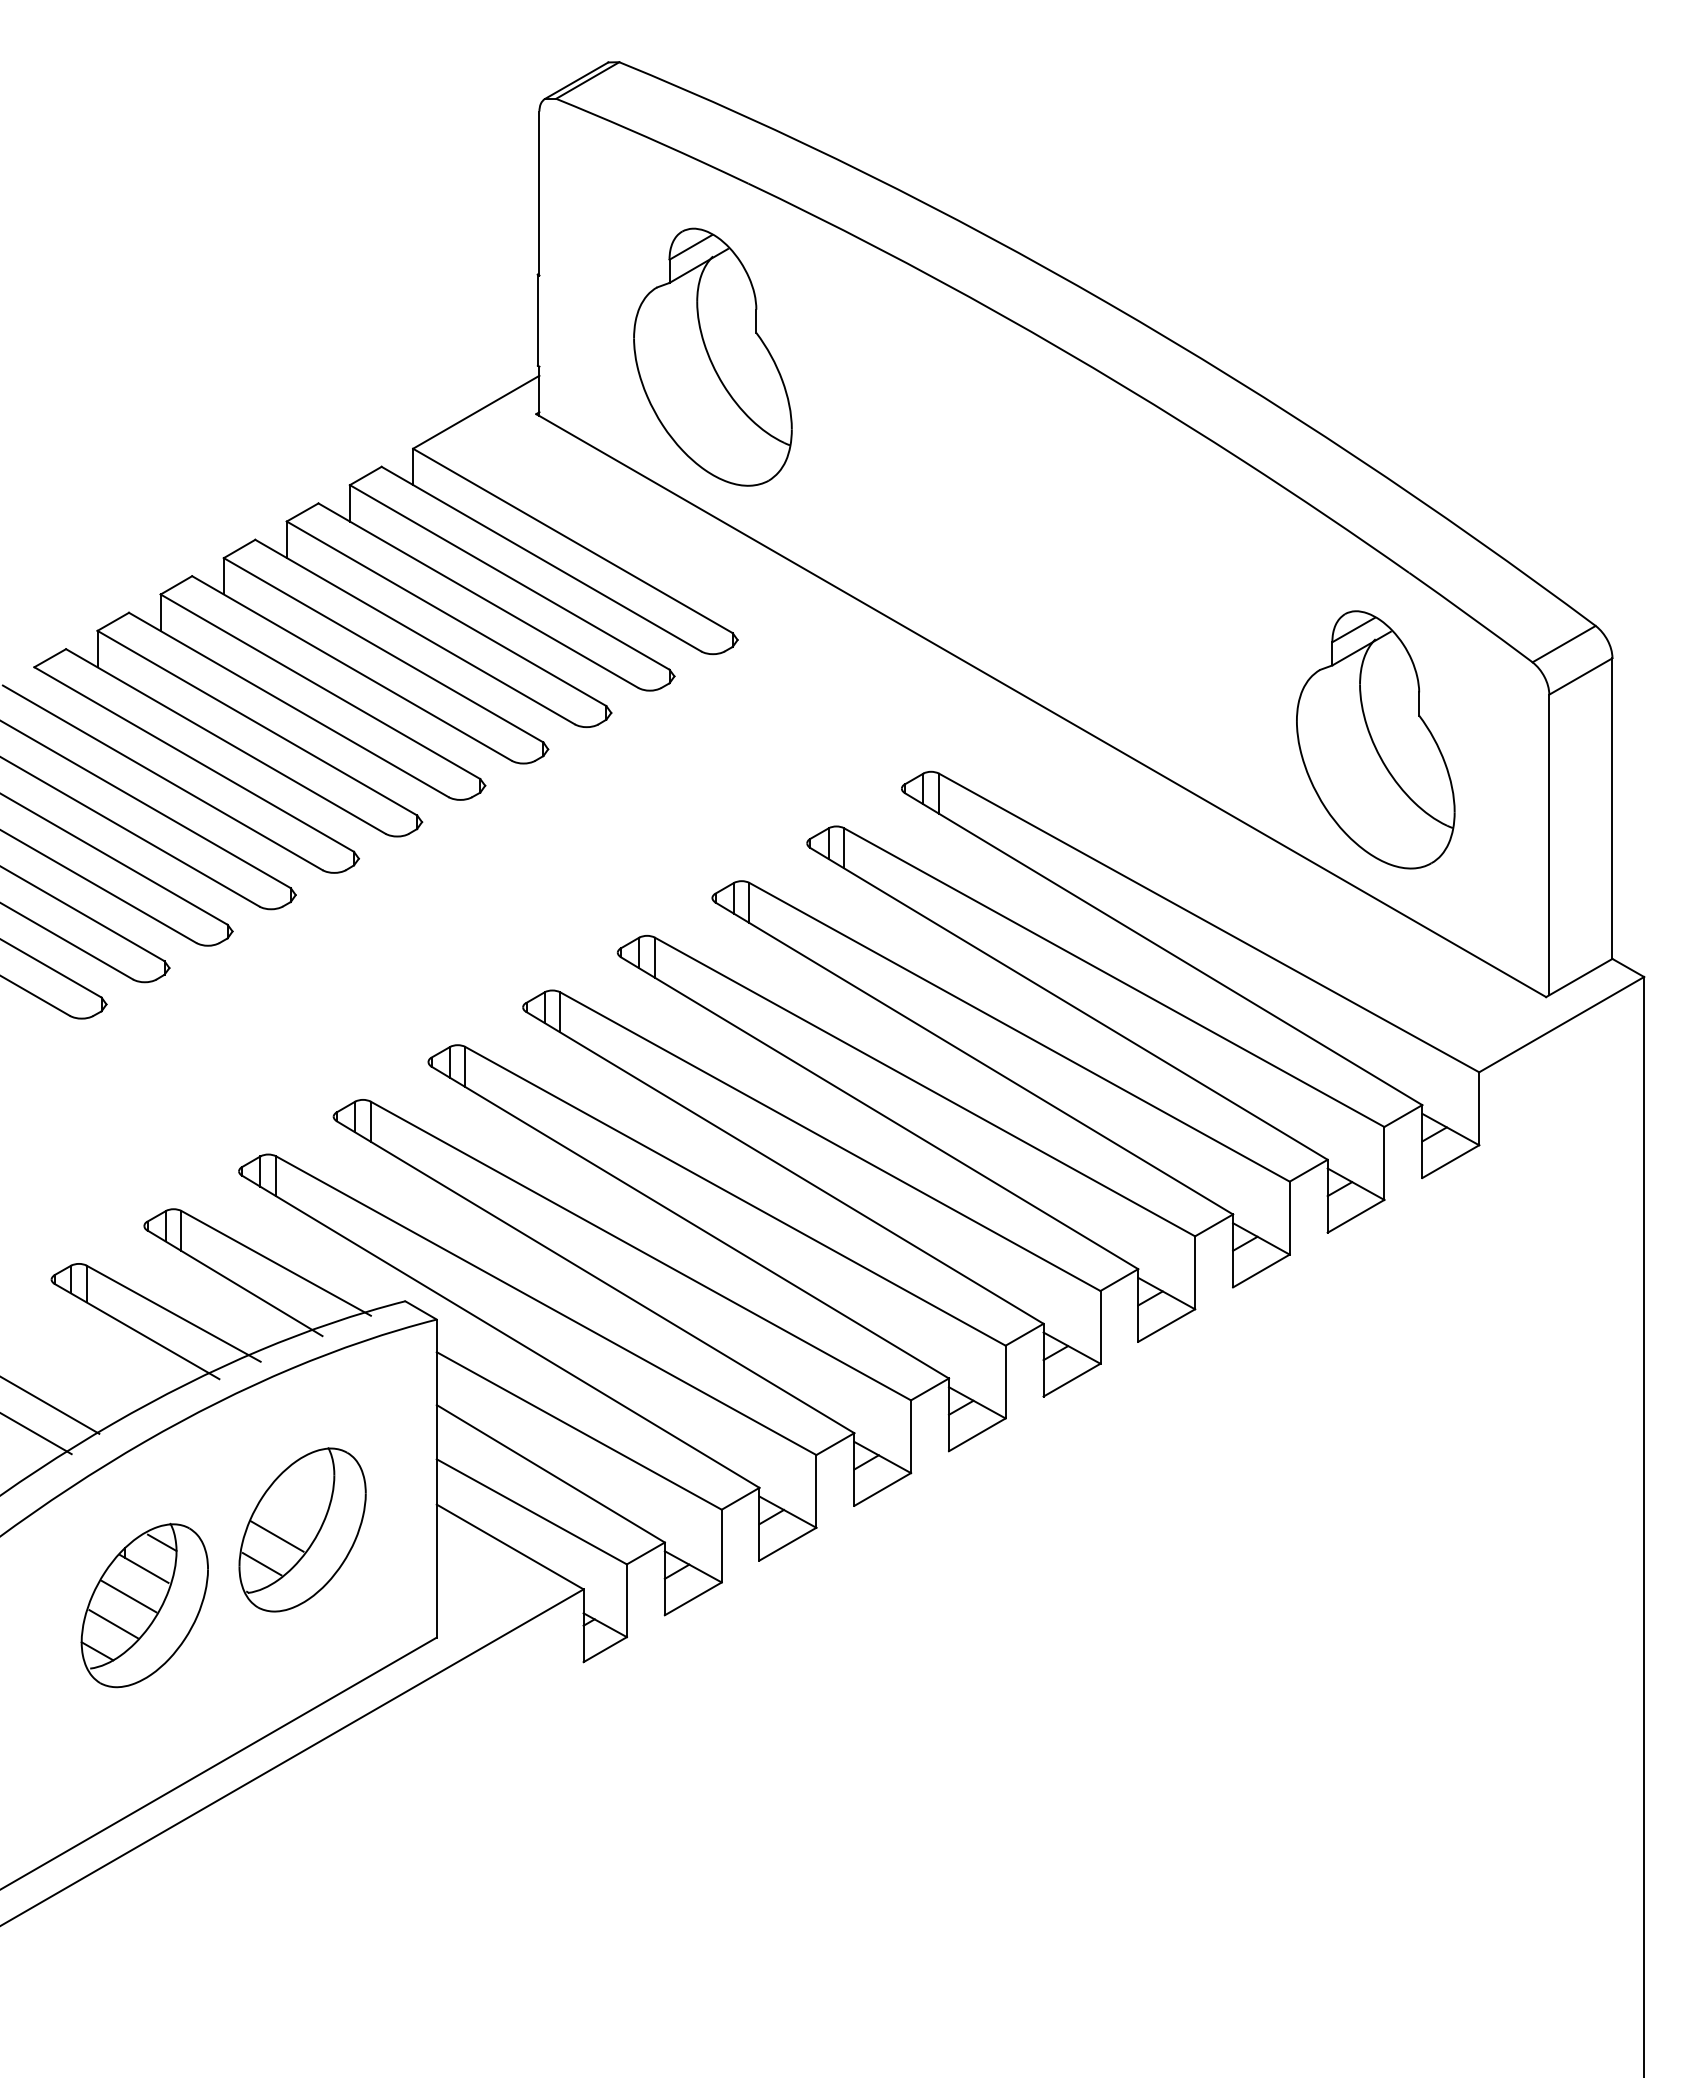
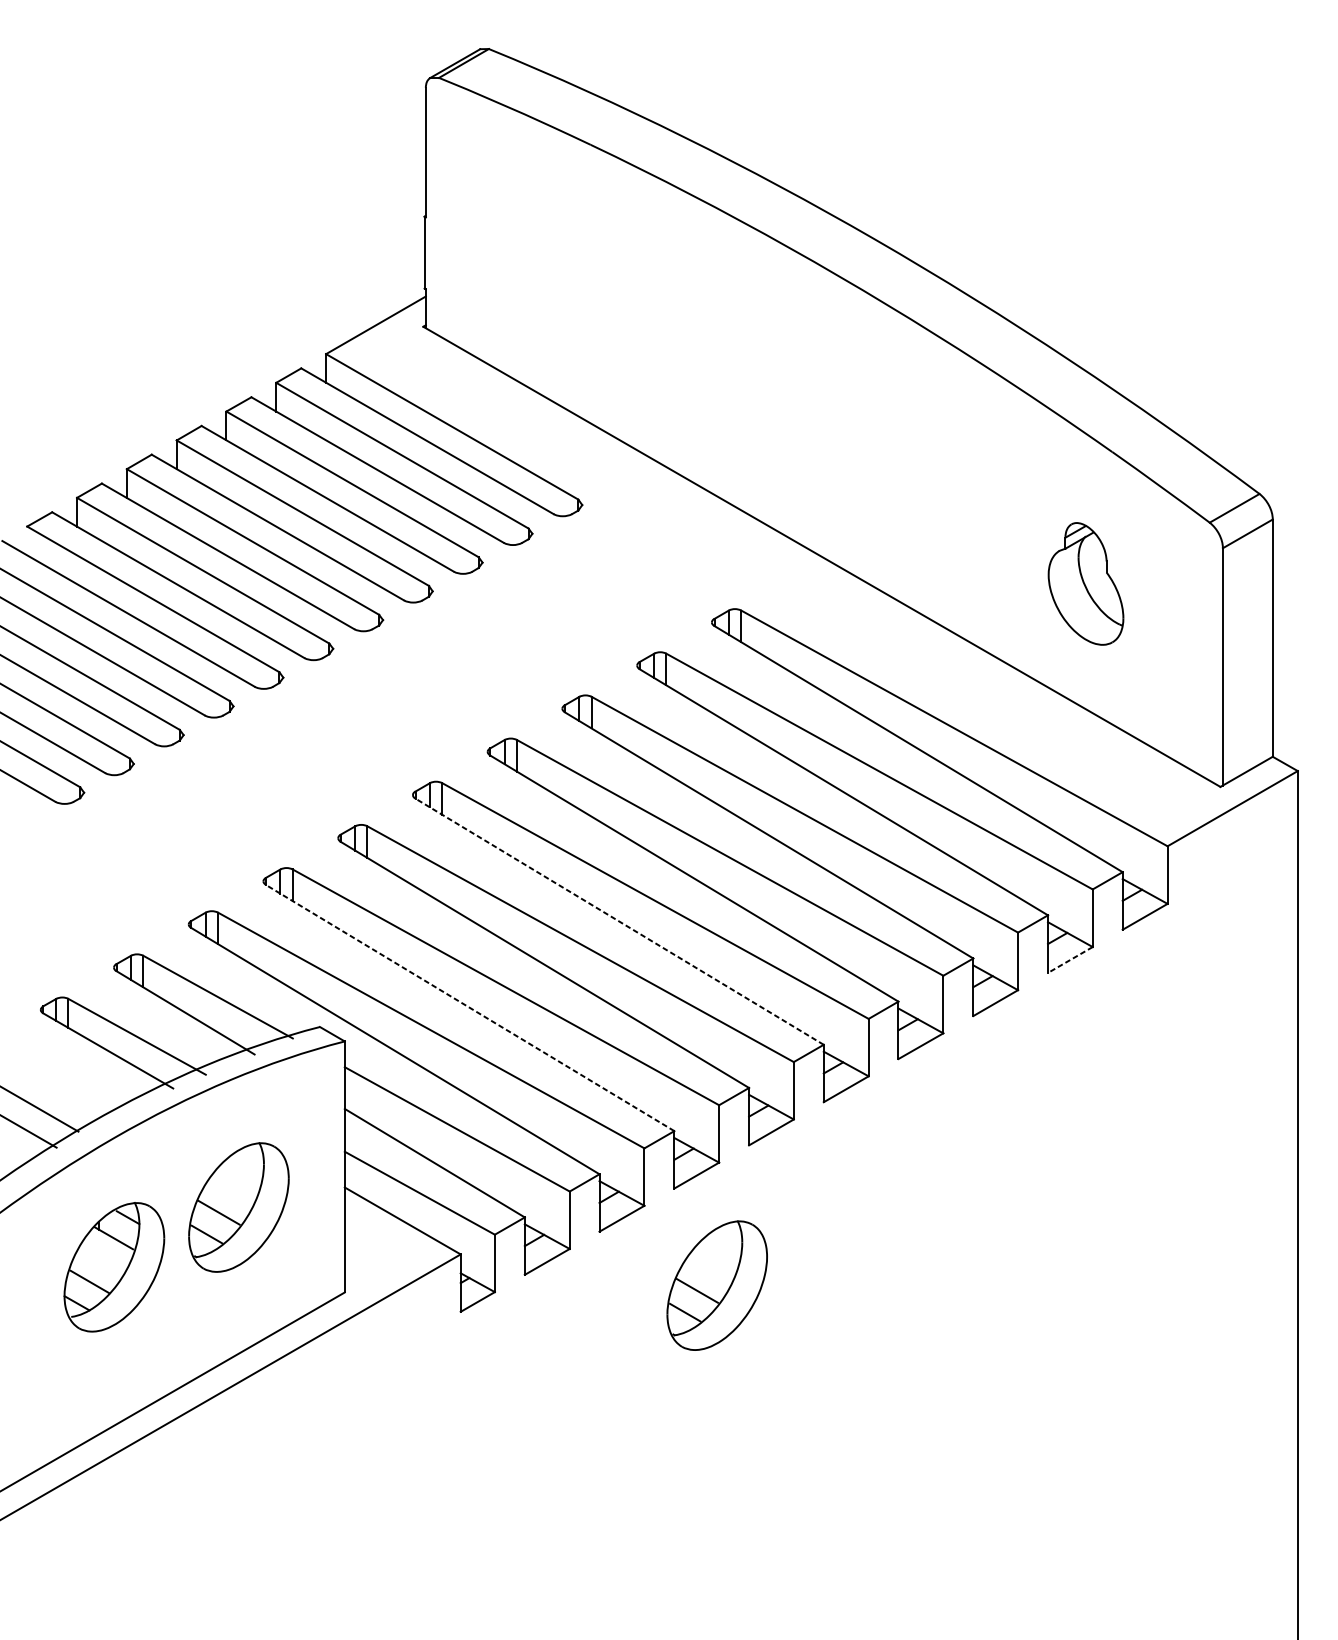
part: (712, 356) -> (562, 281), removed
part: (1375, 739) -> (1085, 583), size x0.6
line: (785, 1167) -> (620, 921), solid -> dashed
line: (1356, 1216) -> (1070, 960), solid -> dashed
line: (595, 1277) -> (470, 1008), solid -> dashed
line: (128, 1596) -> (101, 1260), removed
part: (908, 1628) -> (717, 1285), added

